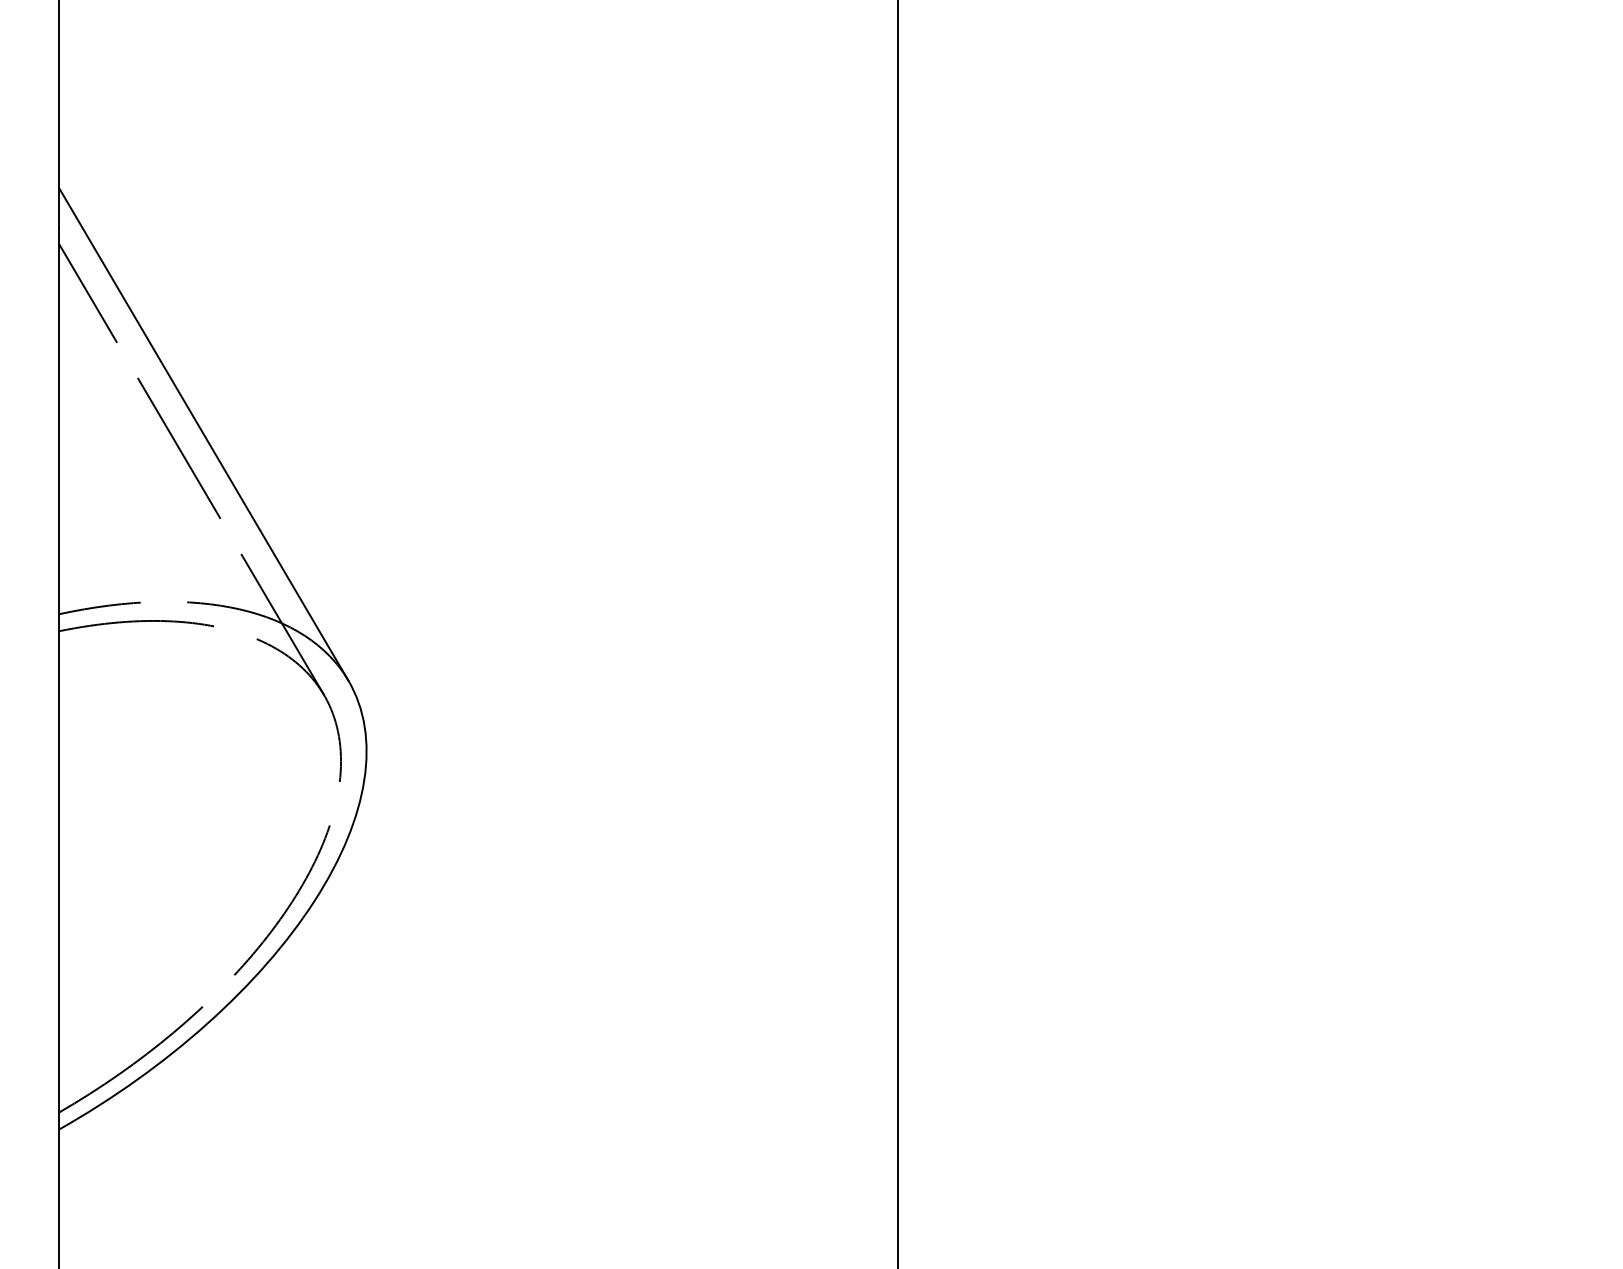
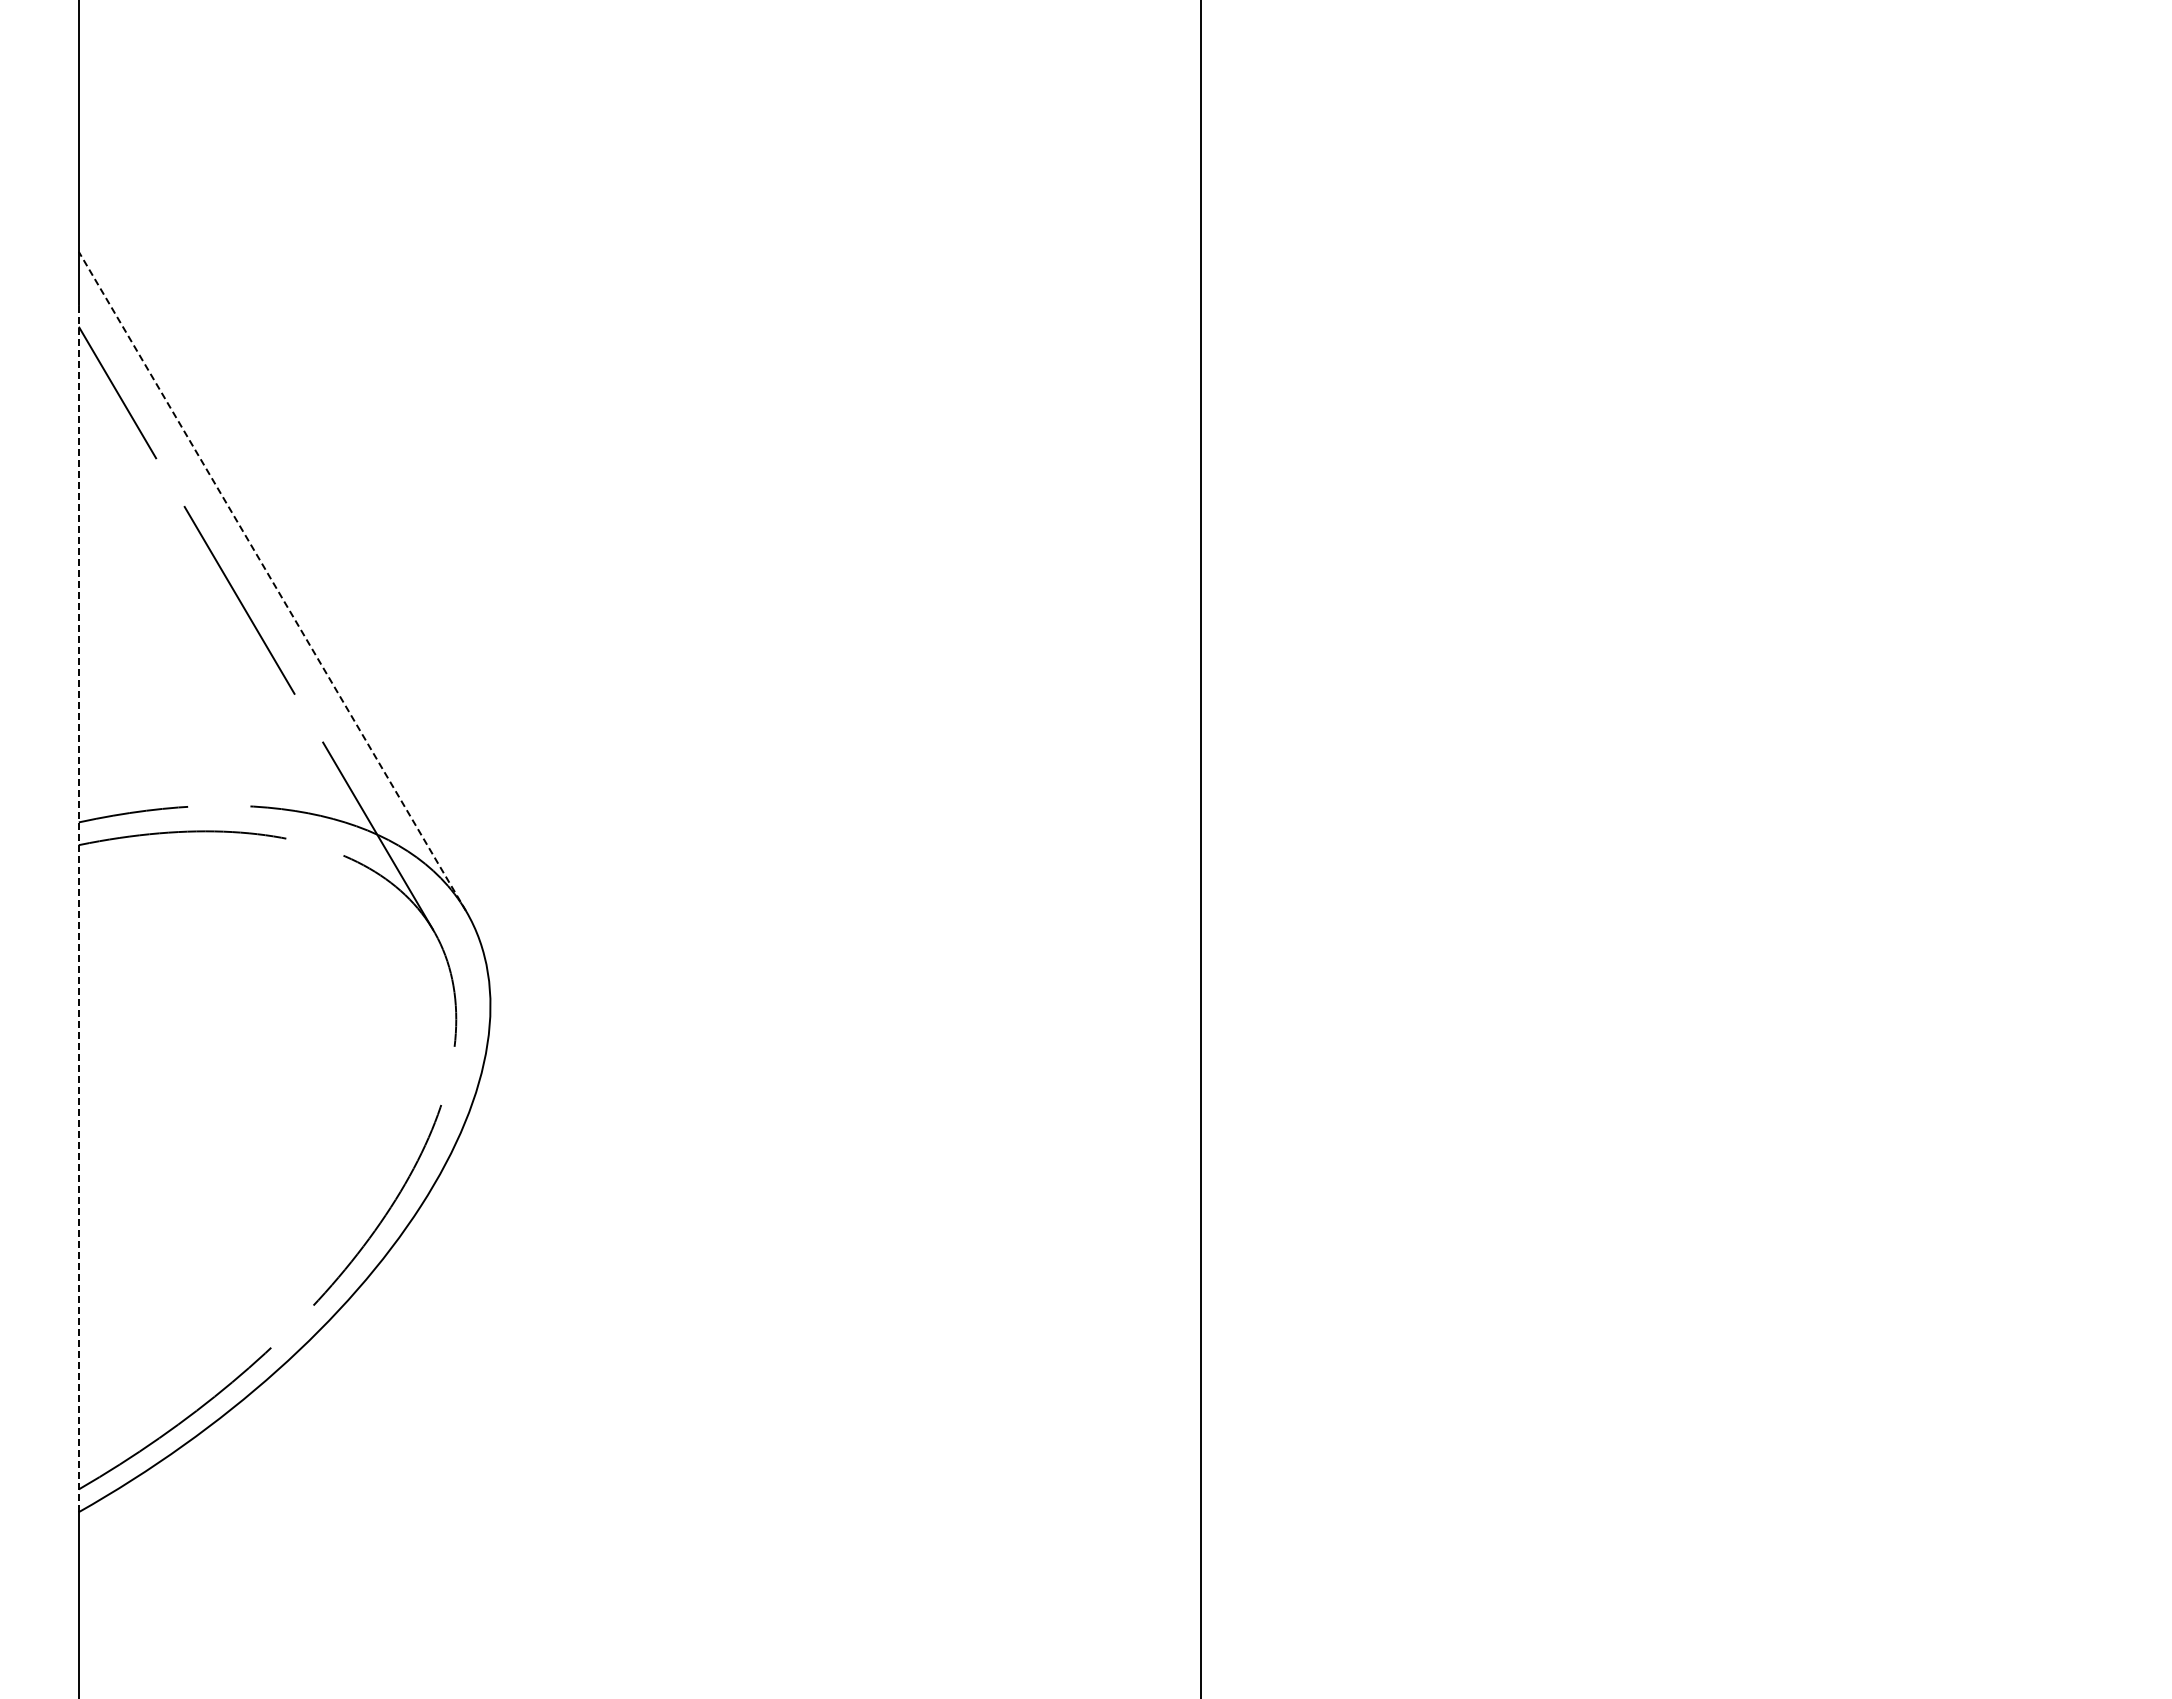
line: (203, 434) -> (272, 581), solid -> dashed
line: (58, 678) -> (78, 908), solid -> dashed

